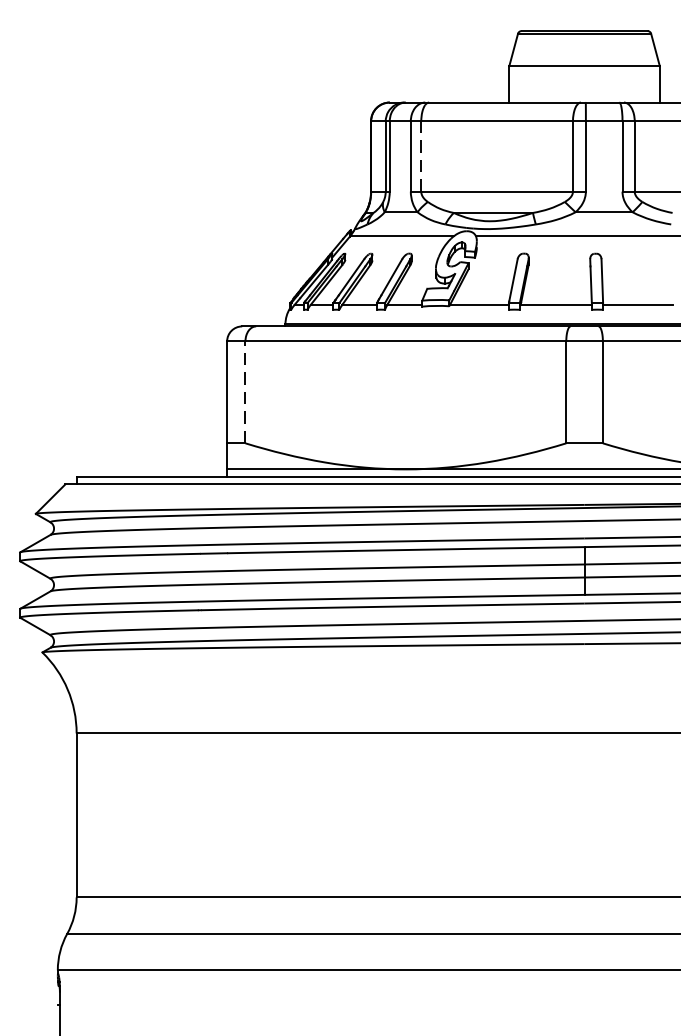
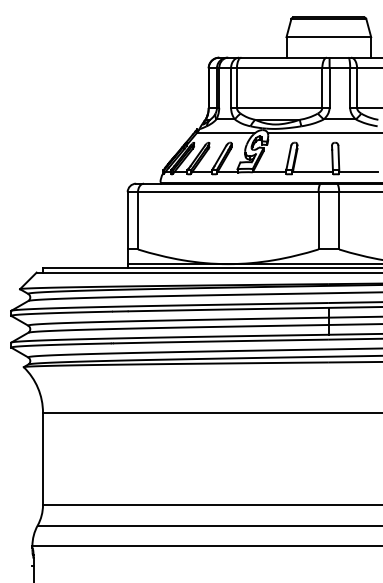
line: (420, 157) -> (236, 88), dashed -> solid
line: (246, 391) -> (138, 220), dashed -> solid

